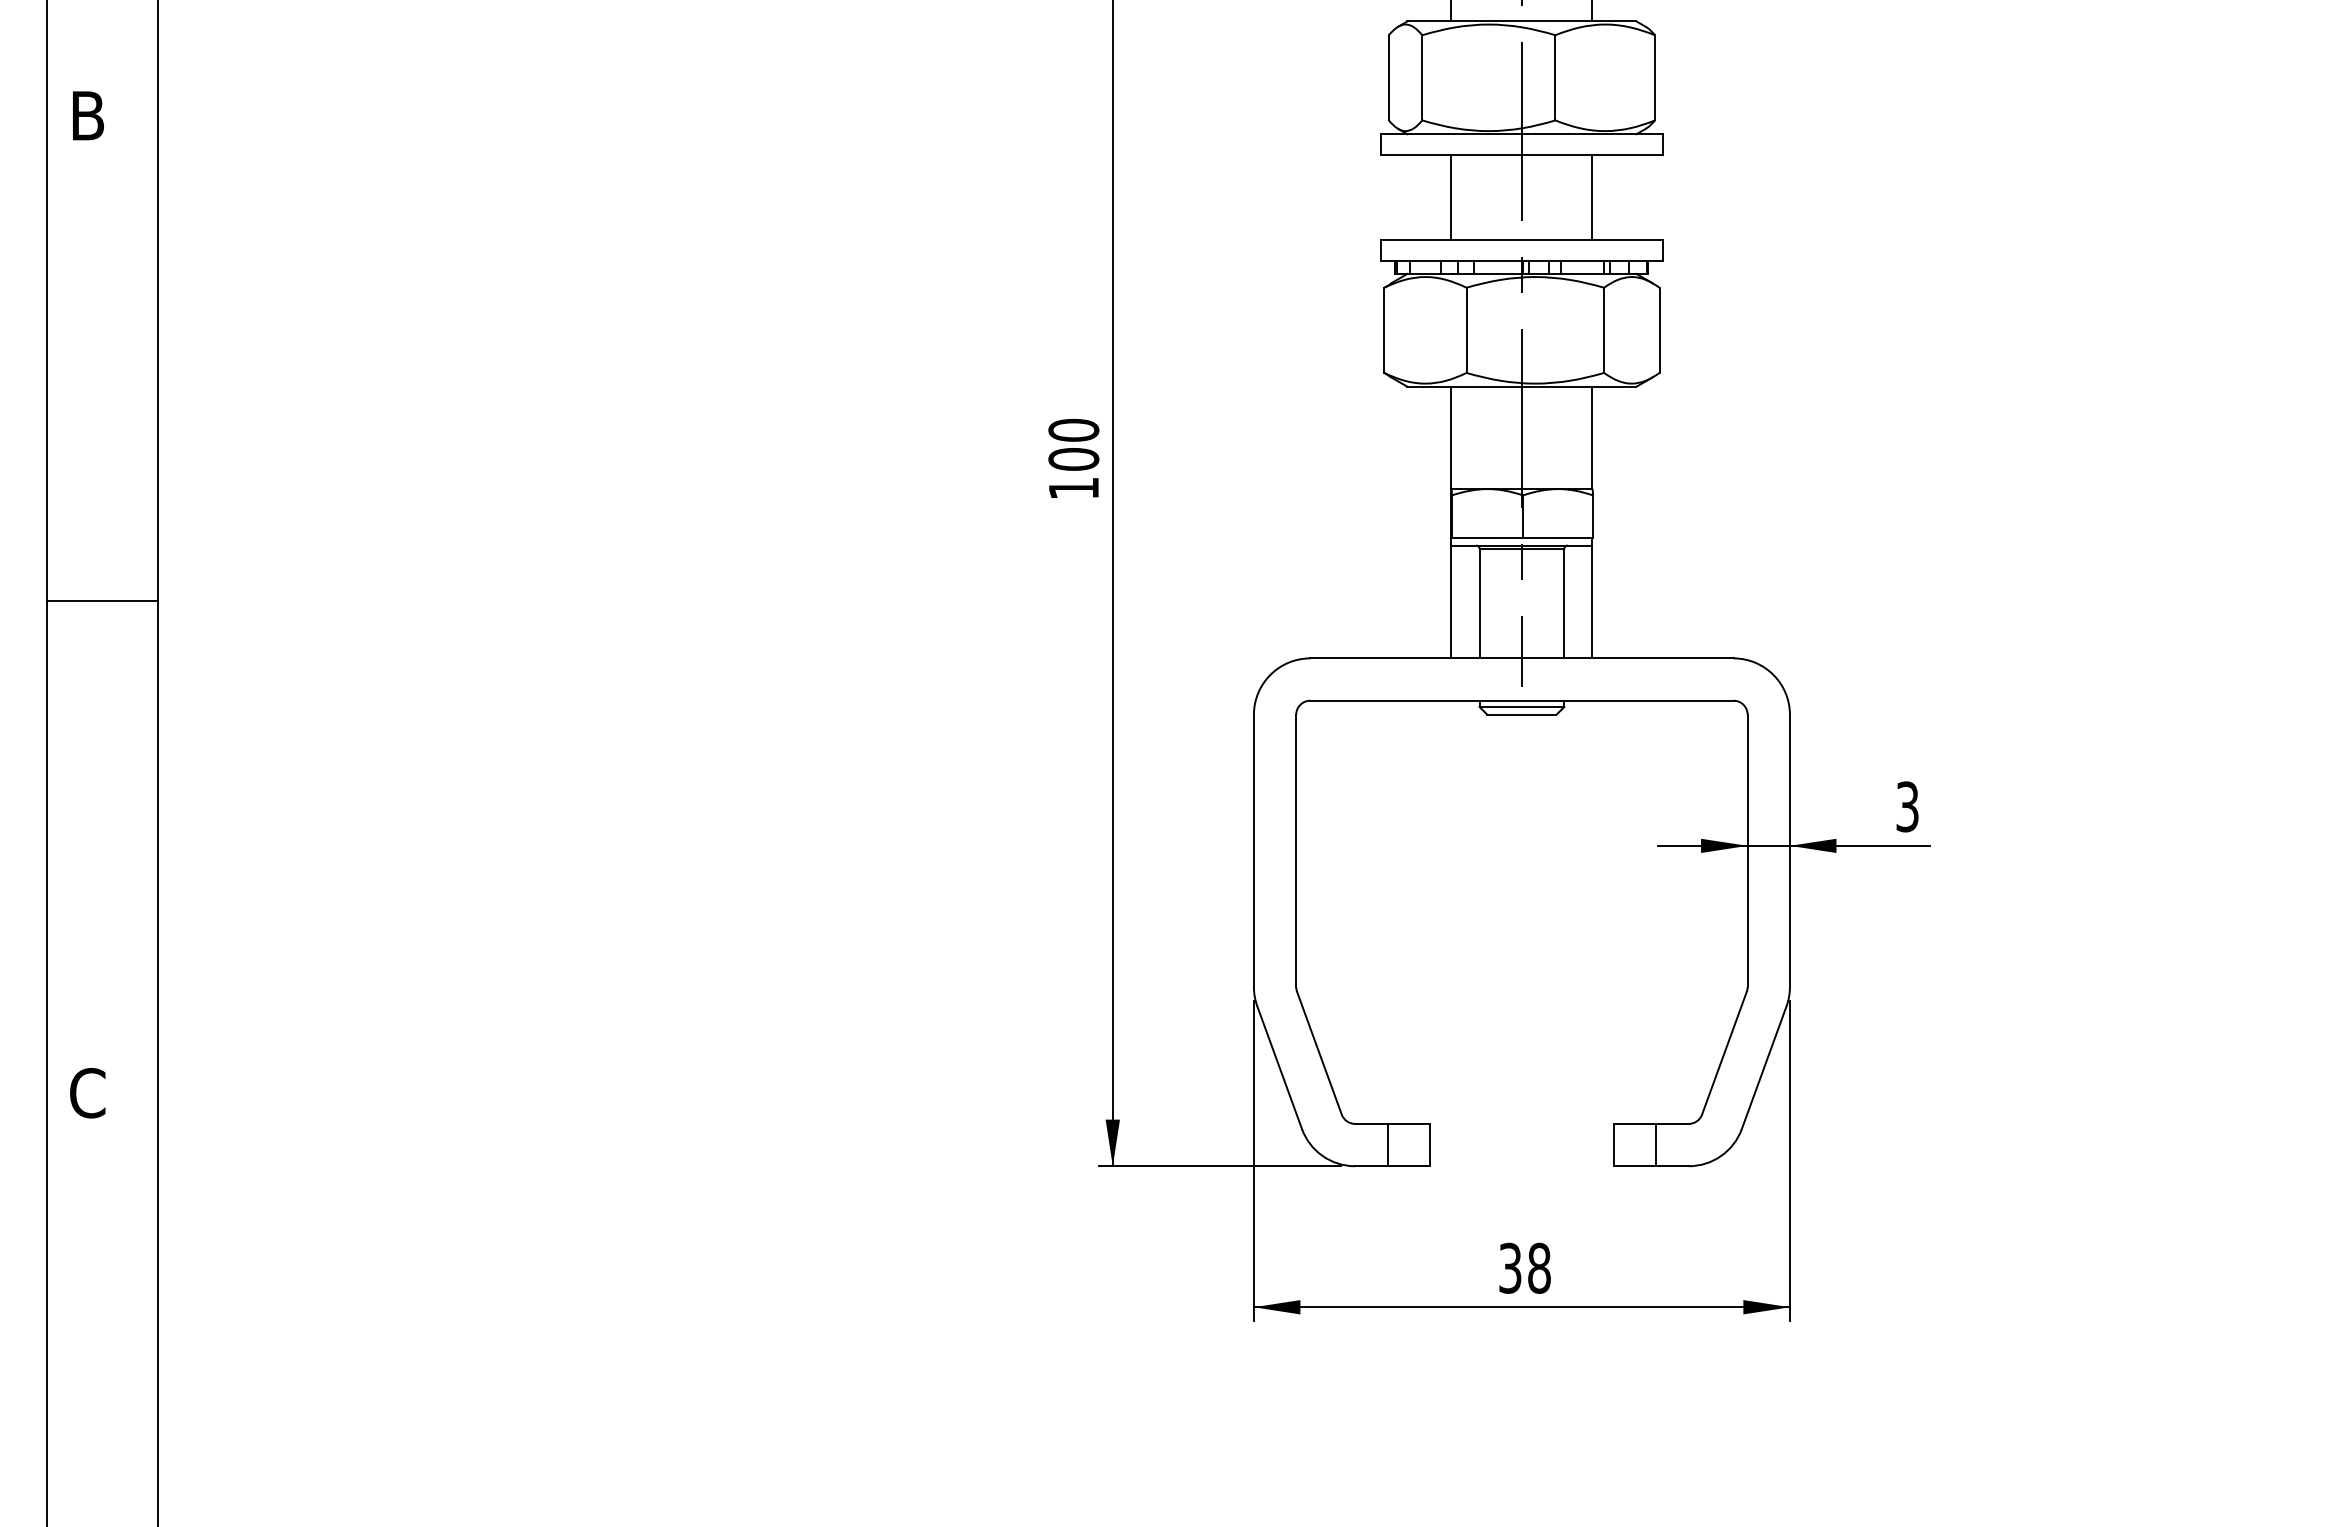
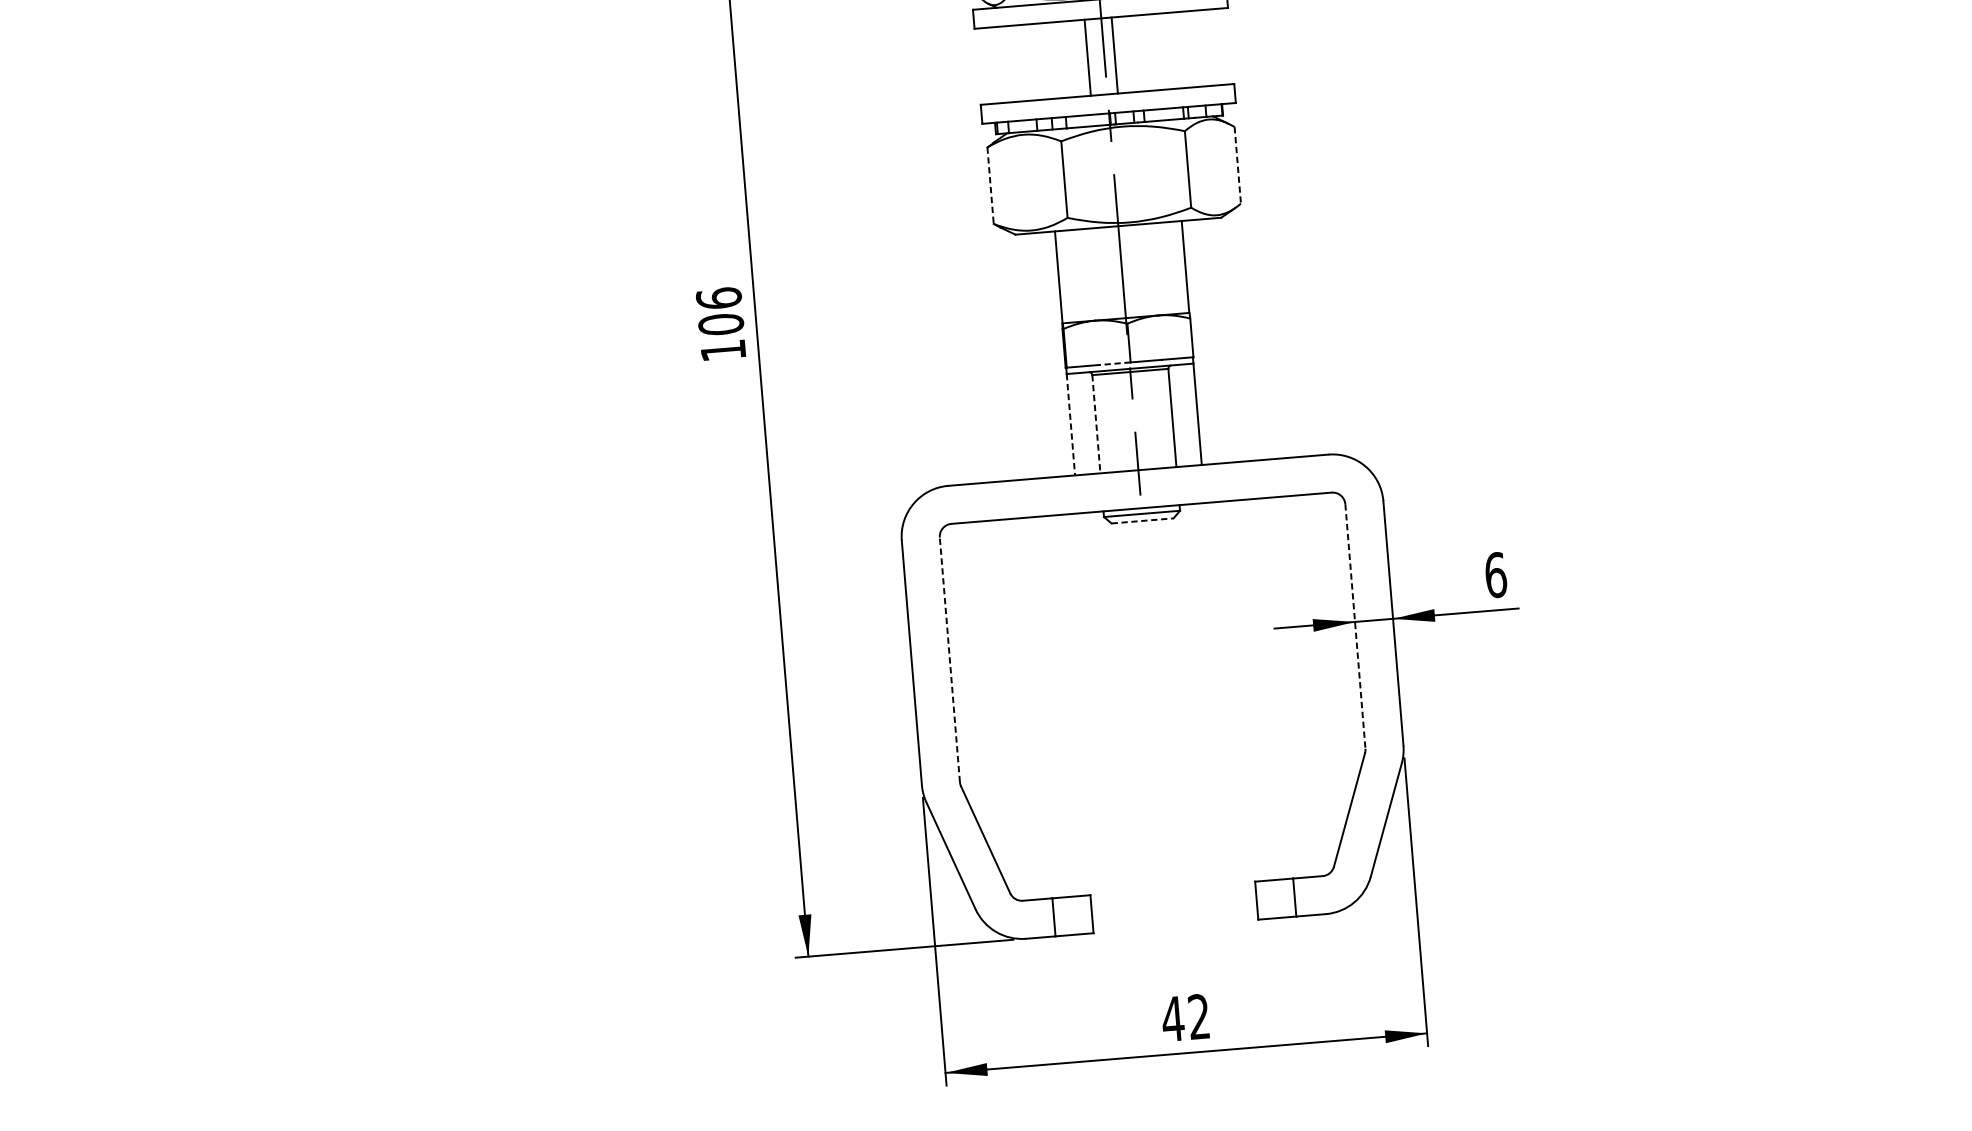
line: (1451, 197) -> (1087, 57), moved
line: (1592, 197) -> (1114, 55), moved
line: (1384, 330) -> (990, 185), solid -> dashed
line: (1659, 330) -> (1237, 165), solid -> dashed
text: (1073, 429) -> (718, 297), 100 -> 106
line: (1505, 538) -> (1114, 363), solid -> dashed
line: (1451, 602) -> (1071, 425), solid -> dashed
line: (1479, 603) -> (1096, 424), solid -> dashed
line: (1522, 714) -> (1143, 520), solid -> dashed
text: (1907, 806) -> (1495, 574), 3 -> 6
line: (1296, 850) -> (950, 659), solid -> dashed
line: (1747, 851) -> (1355, 627), solid -> dashed
text: (1524, 1267) -> (1185, 1017), 38 -> 42

